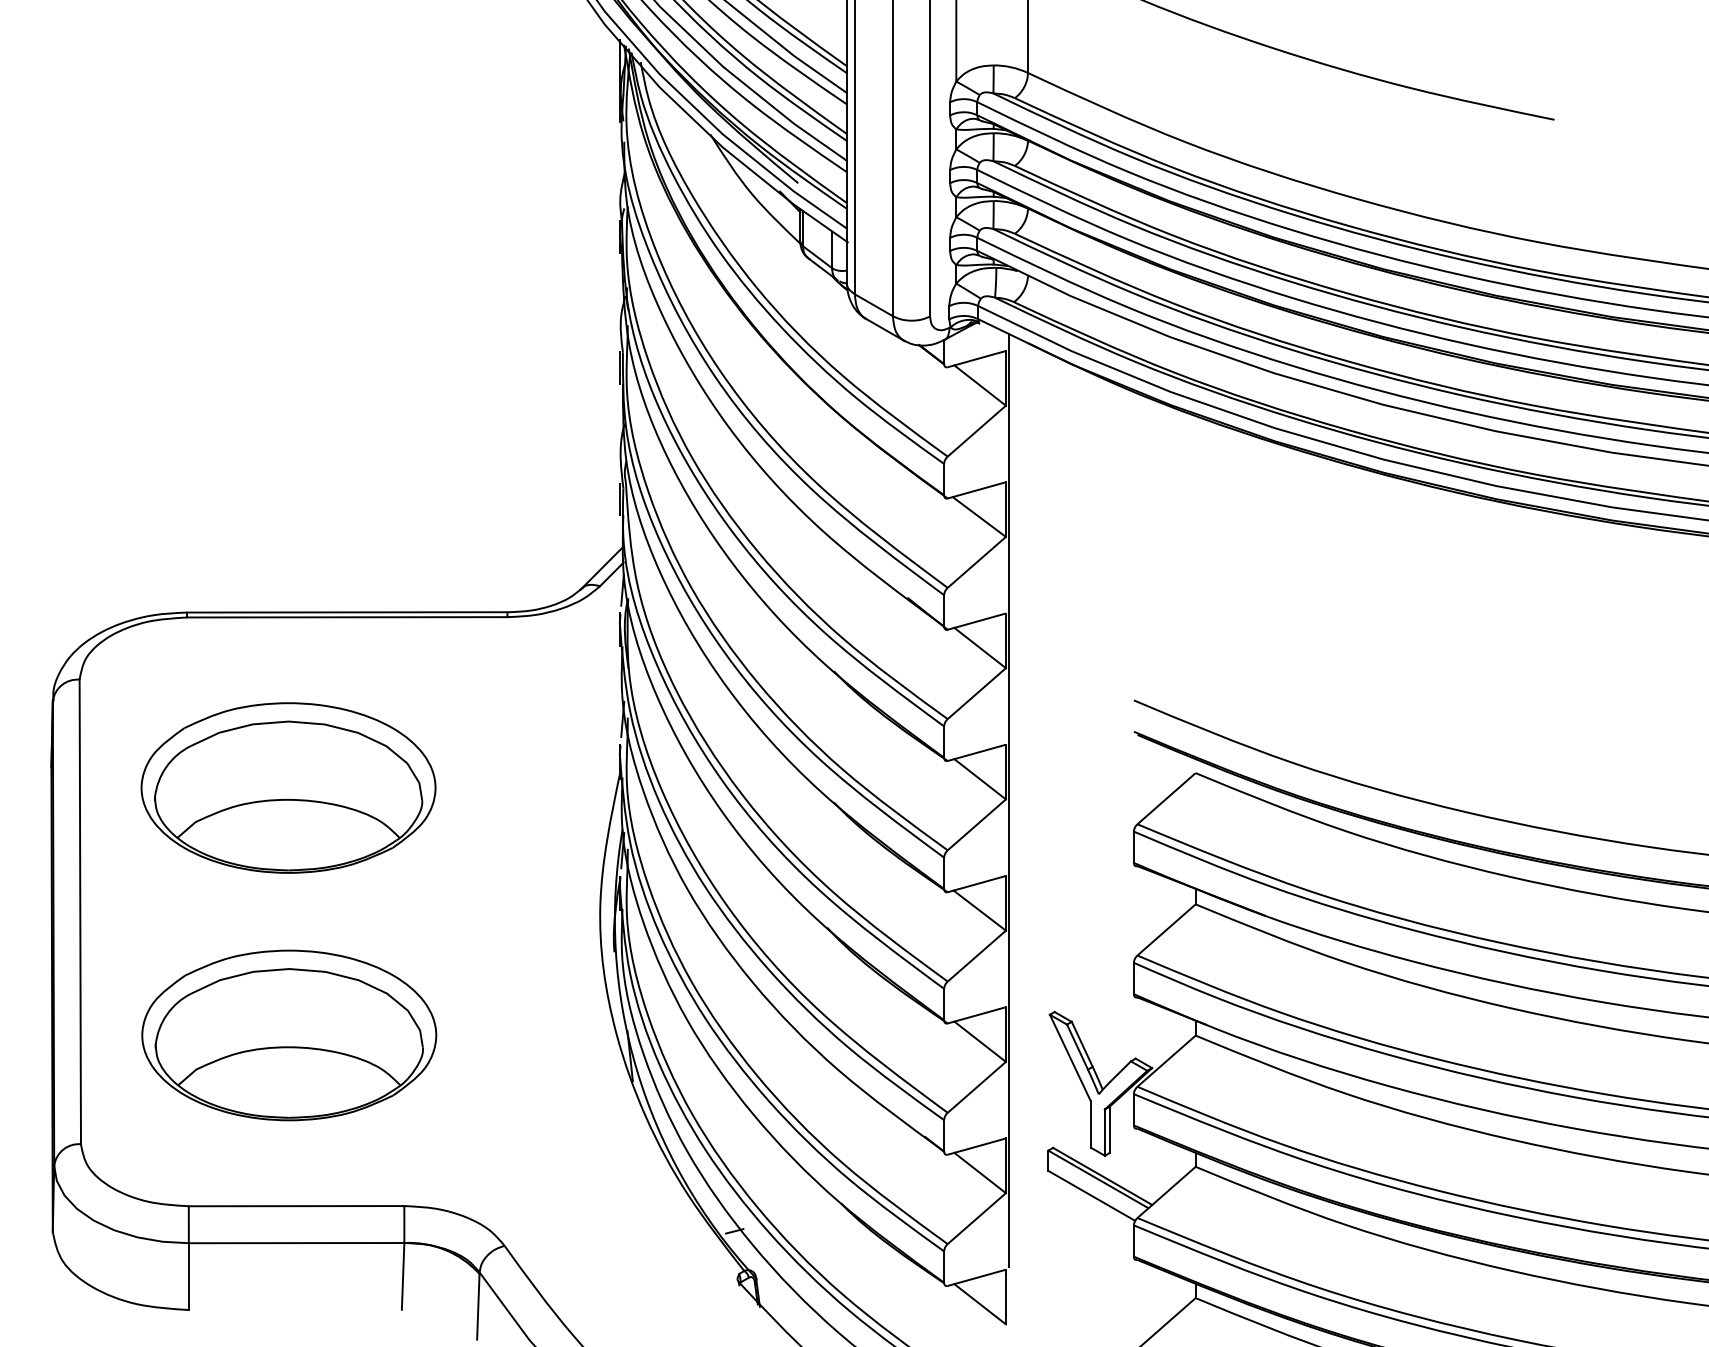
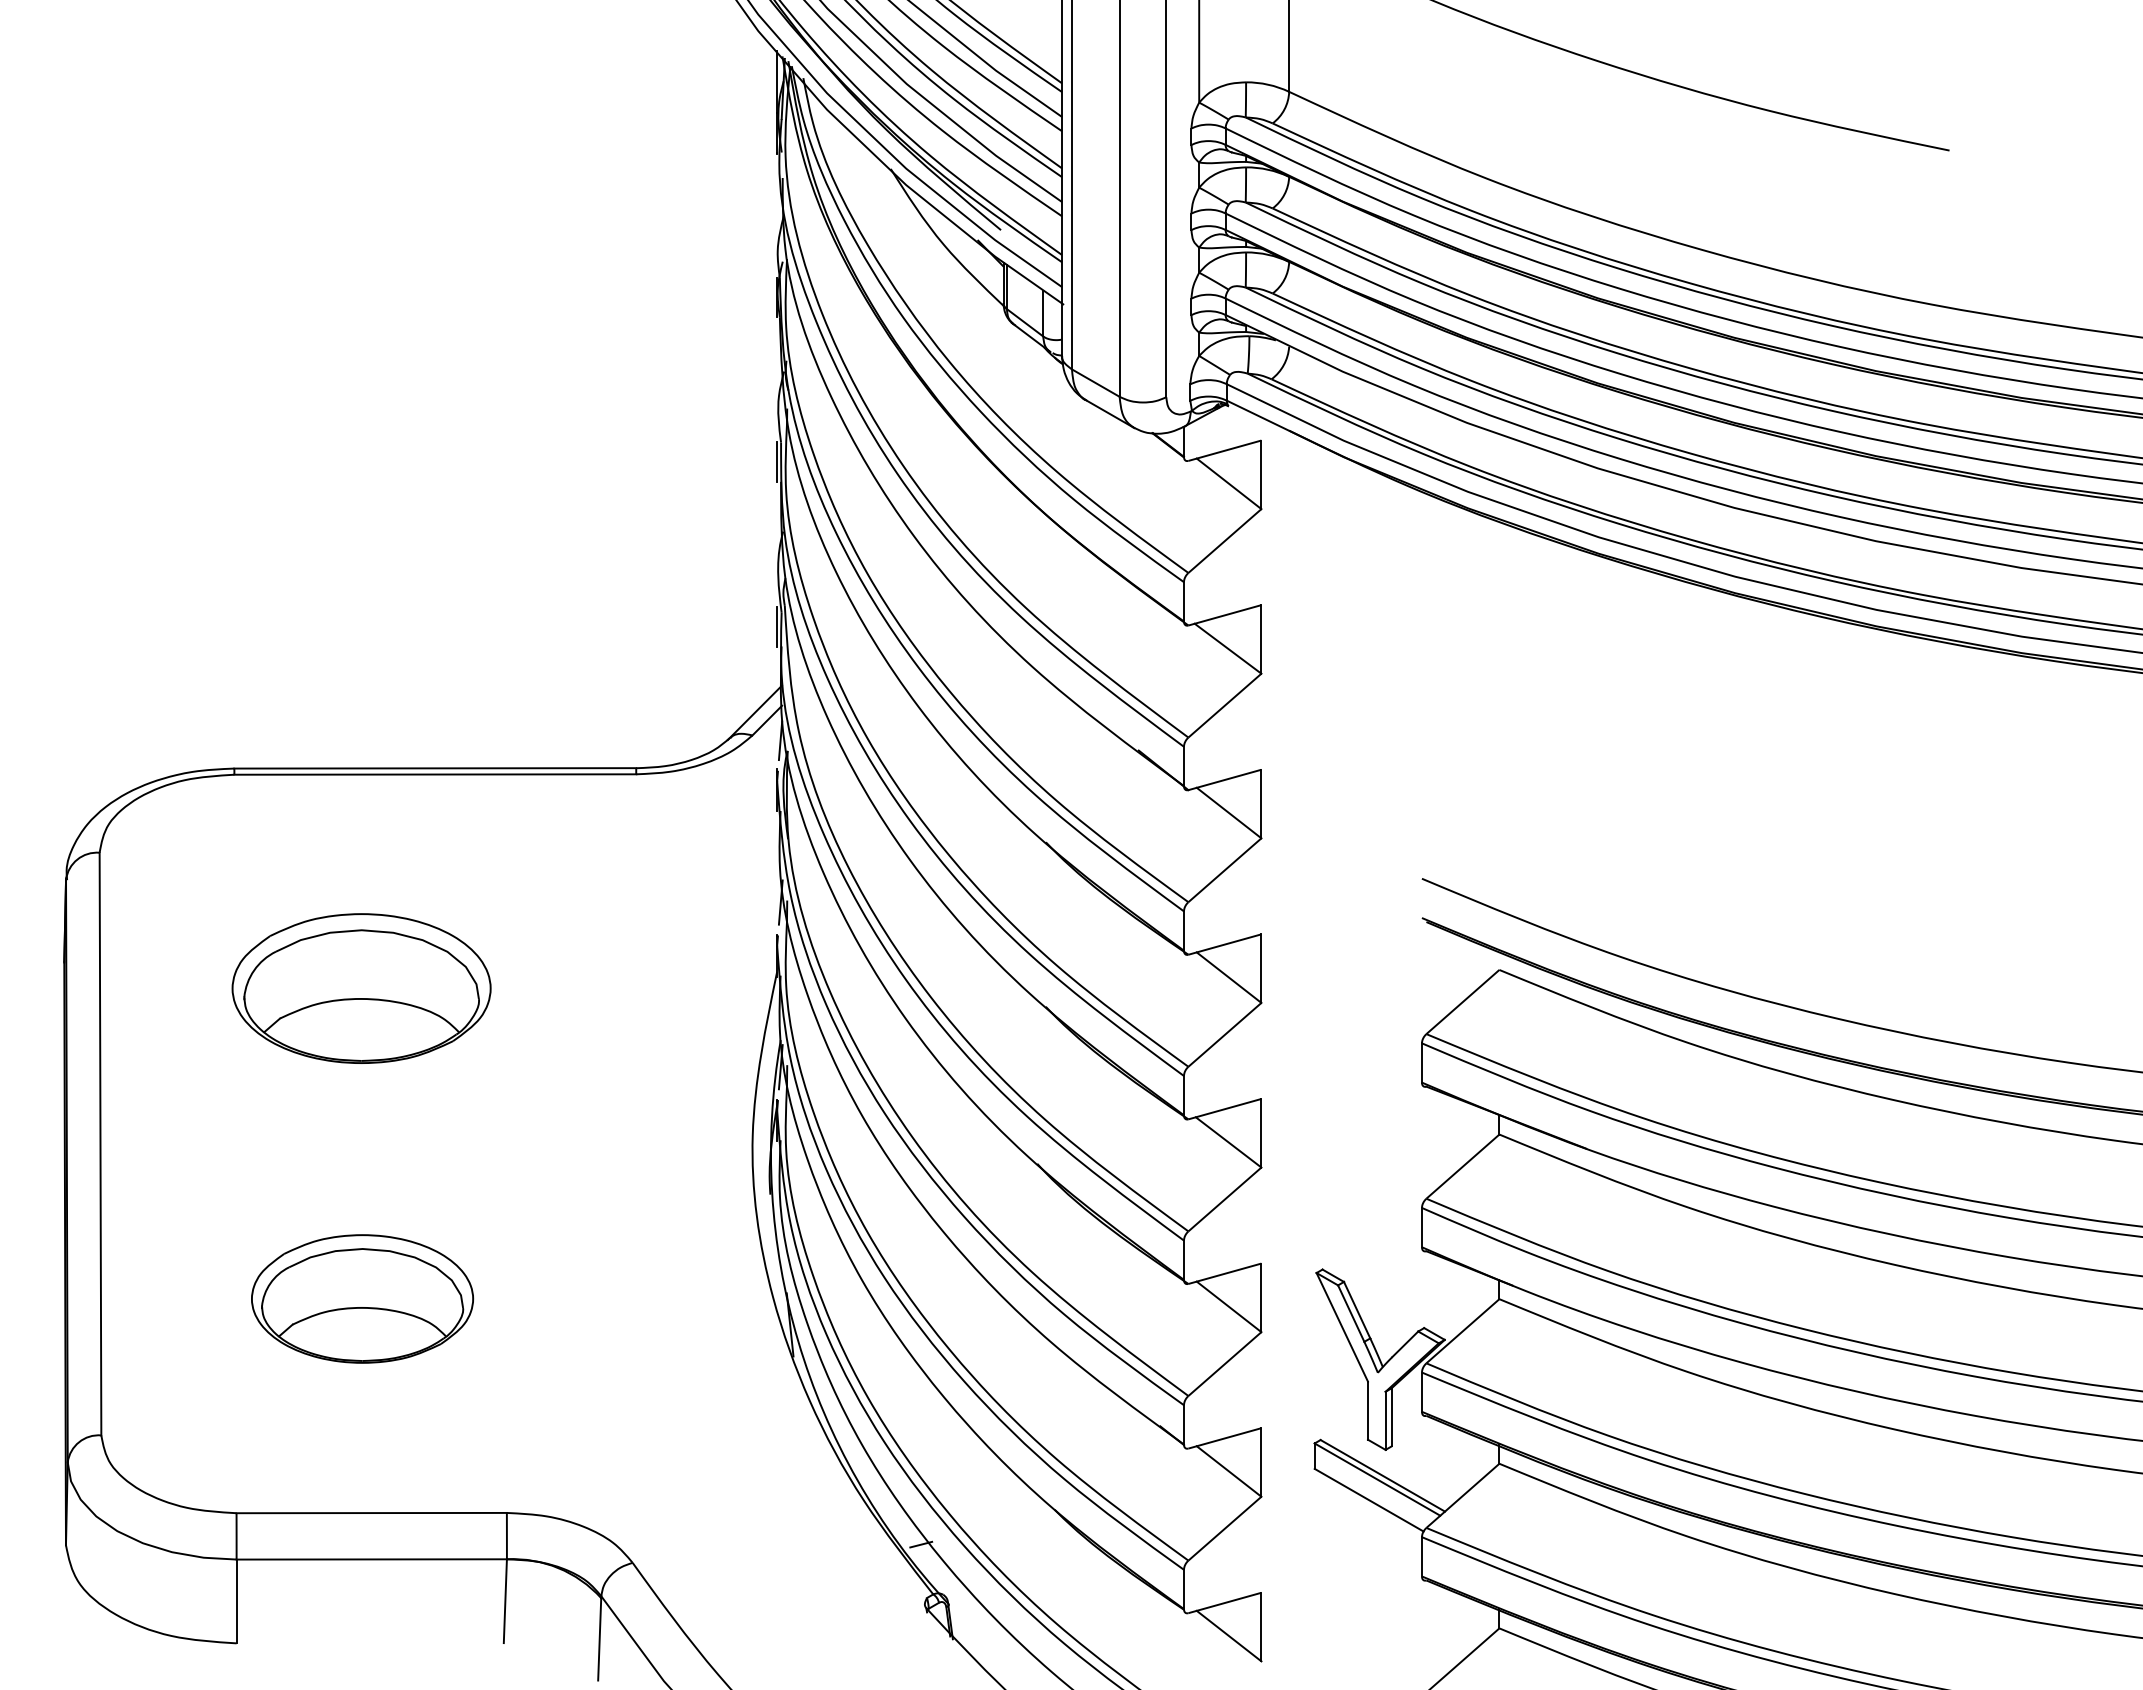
part: (288, 787) -> (361, 988), size x0.7
line: (1008, 800) -> (1264, 1004), removed
part: (289, 1035) -> (362, 1298), size x0.6

